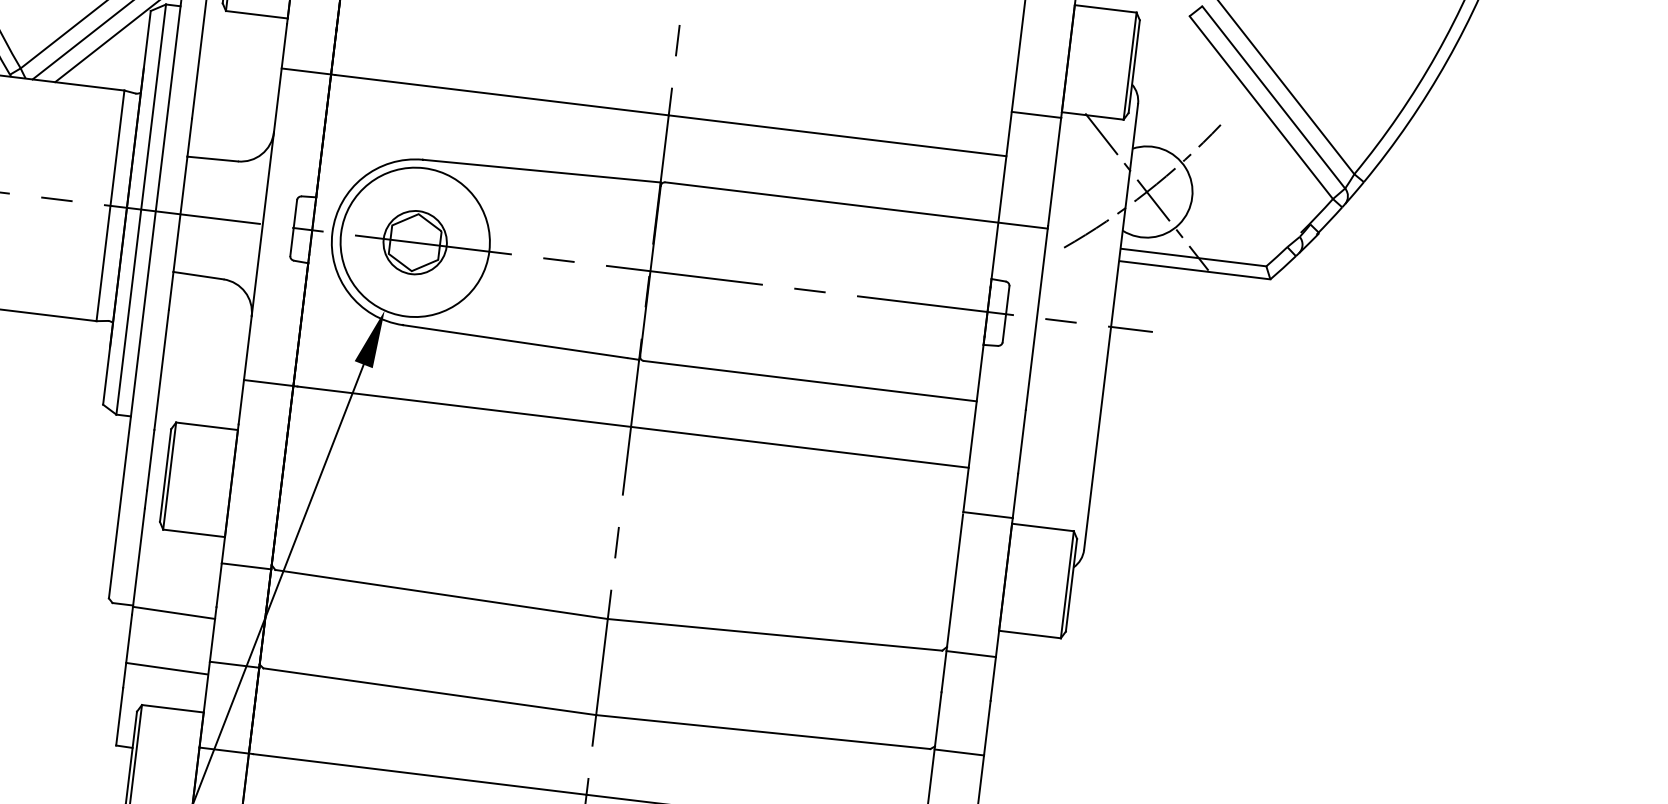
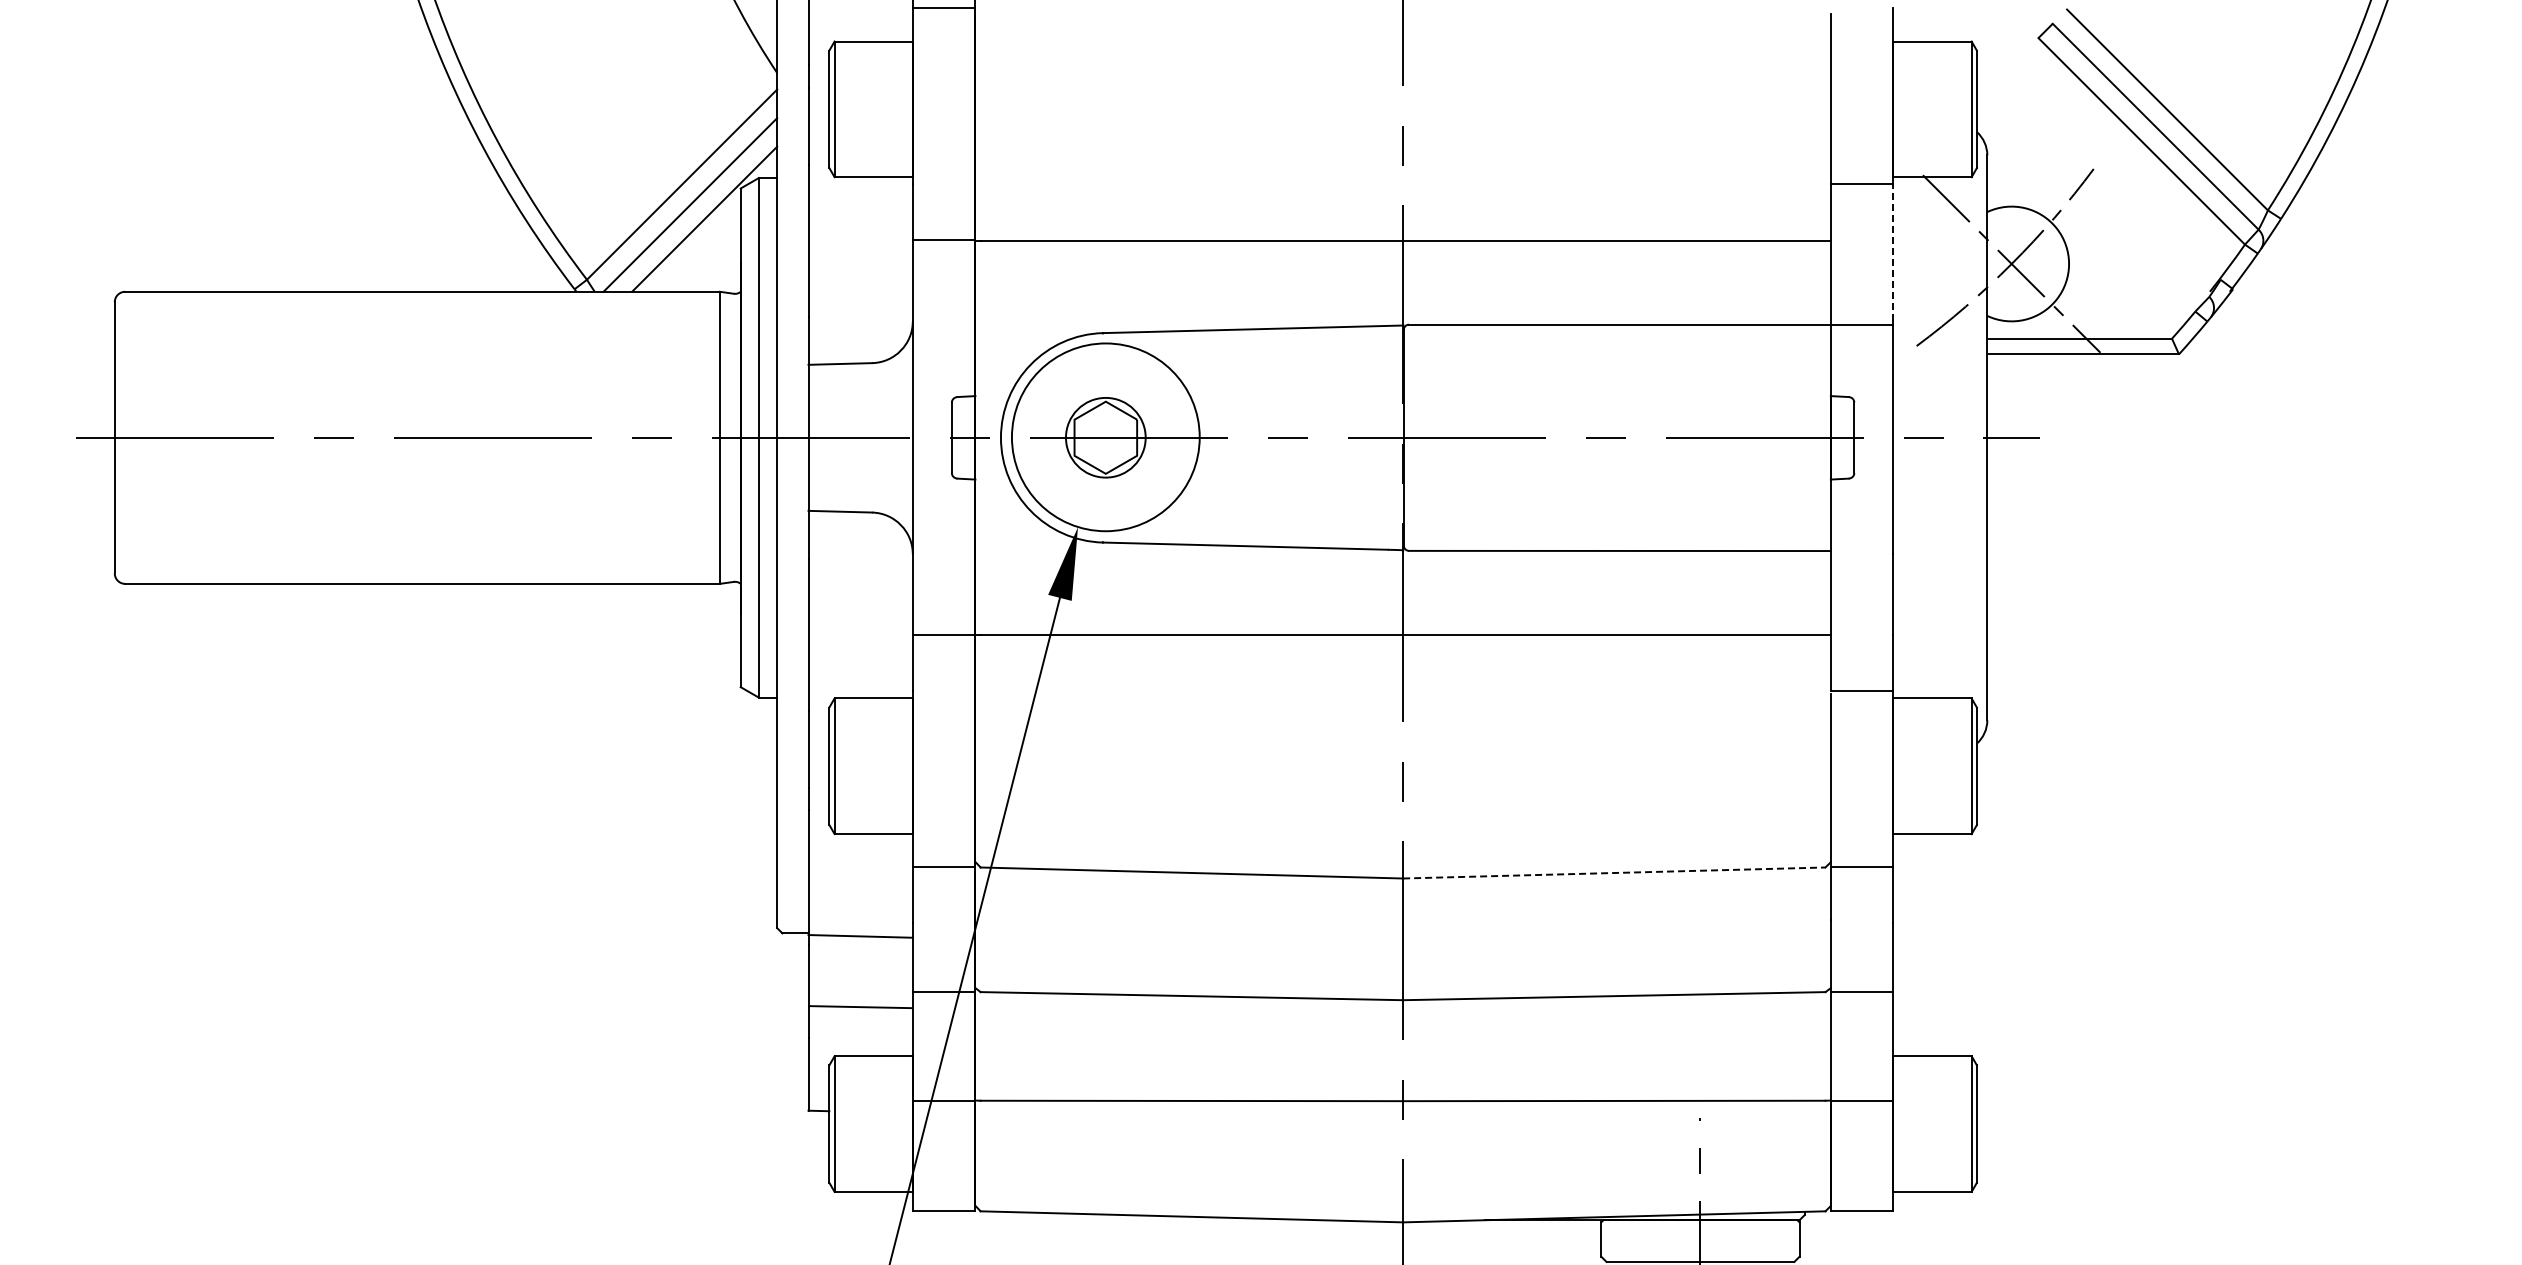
line: (1054, 171) -> (1893, 252), solid -> dashed
line: (775, 634) -> (1614, 872), solid -> dashed

